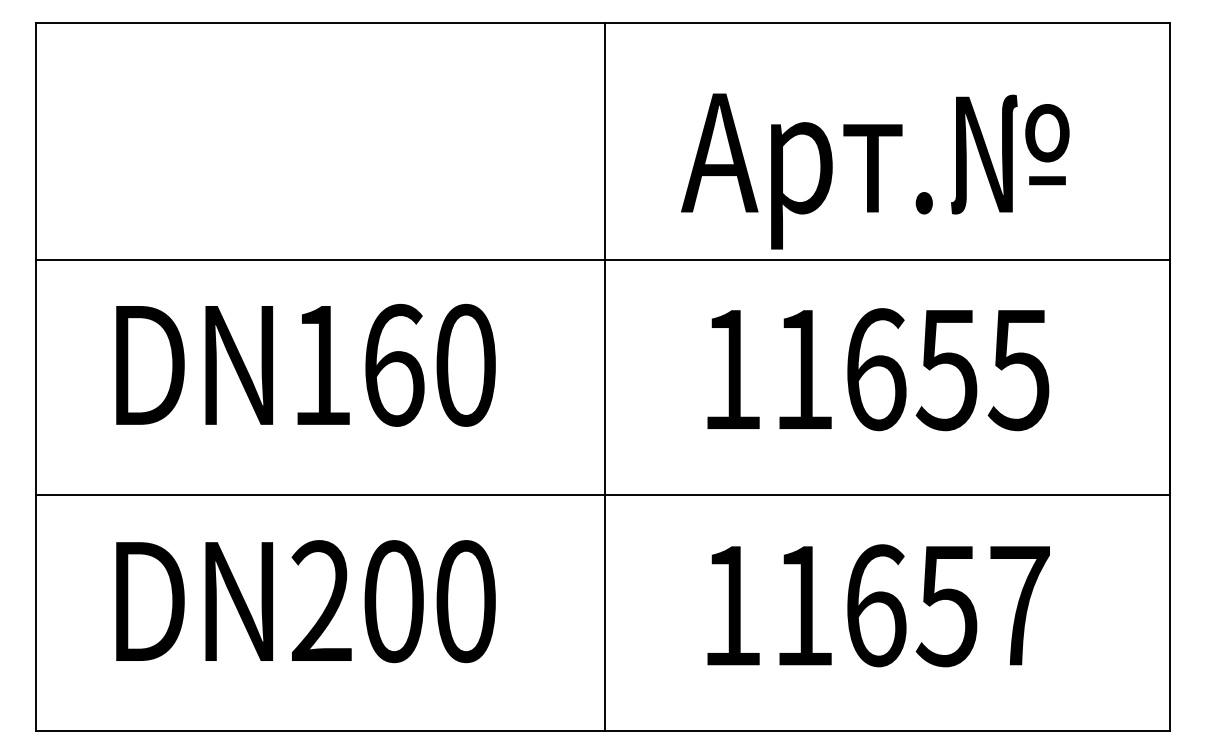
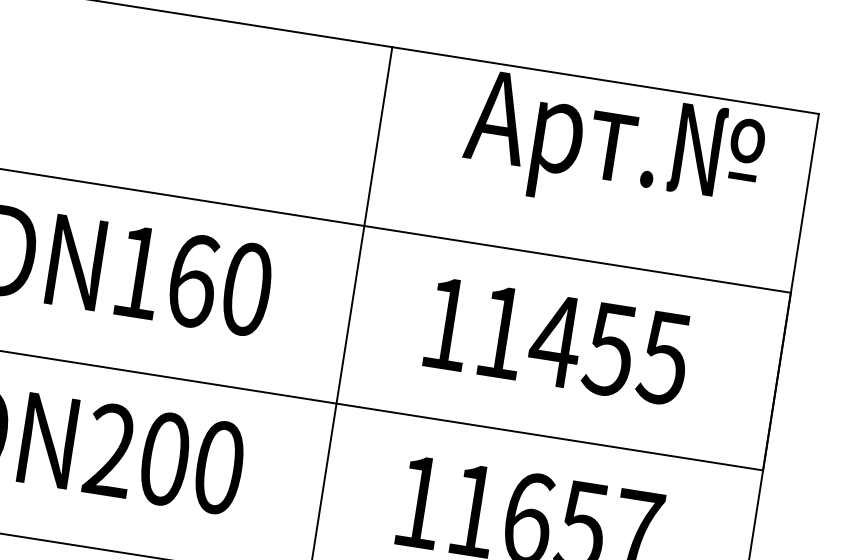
text: (875, 171) -> (613, 149), moved
text: (875, 369) -> (555, 340), 11655 -> 11455

